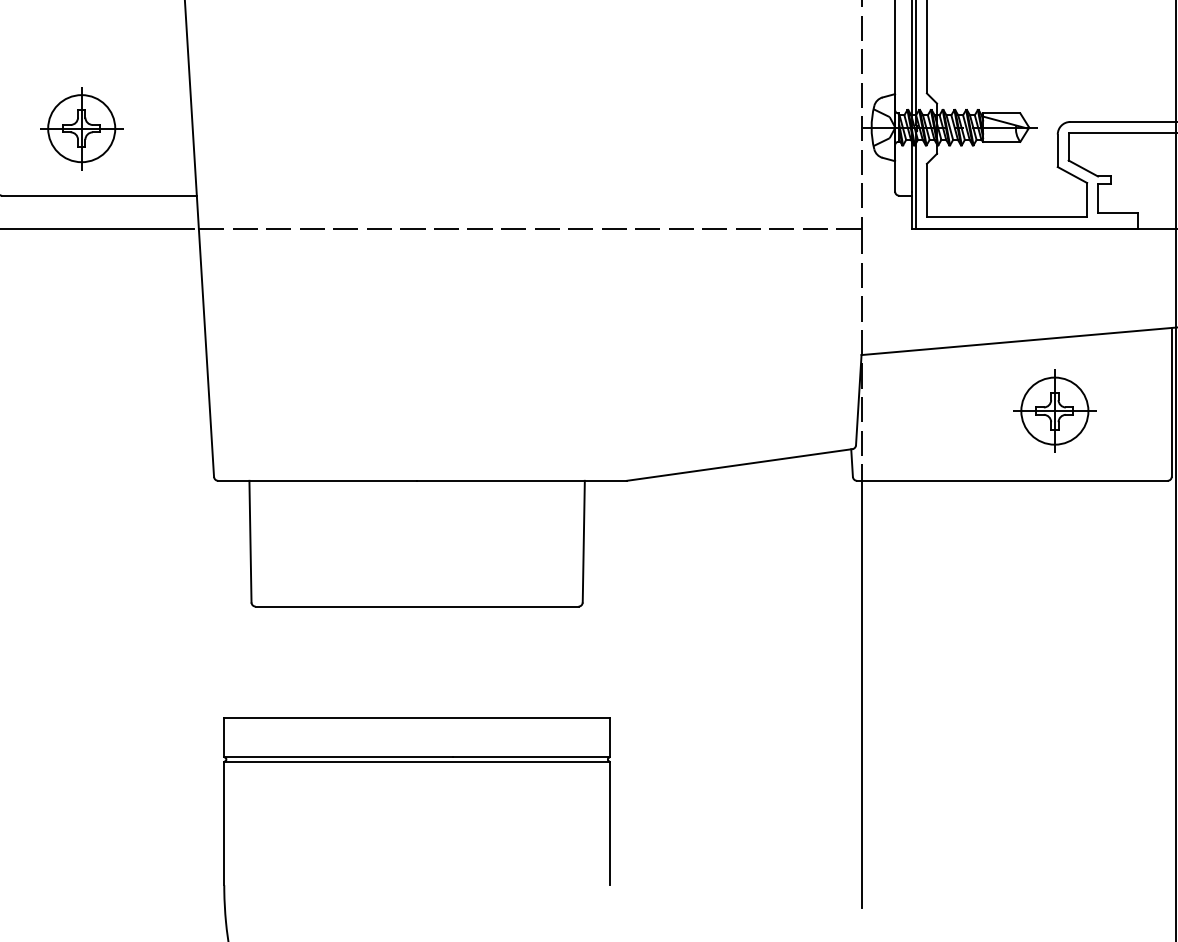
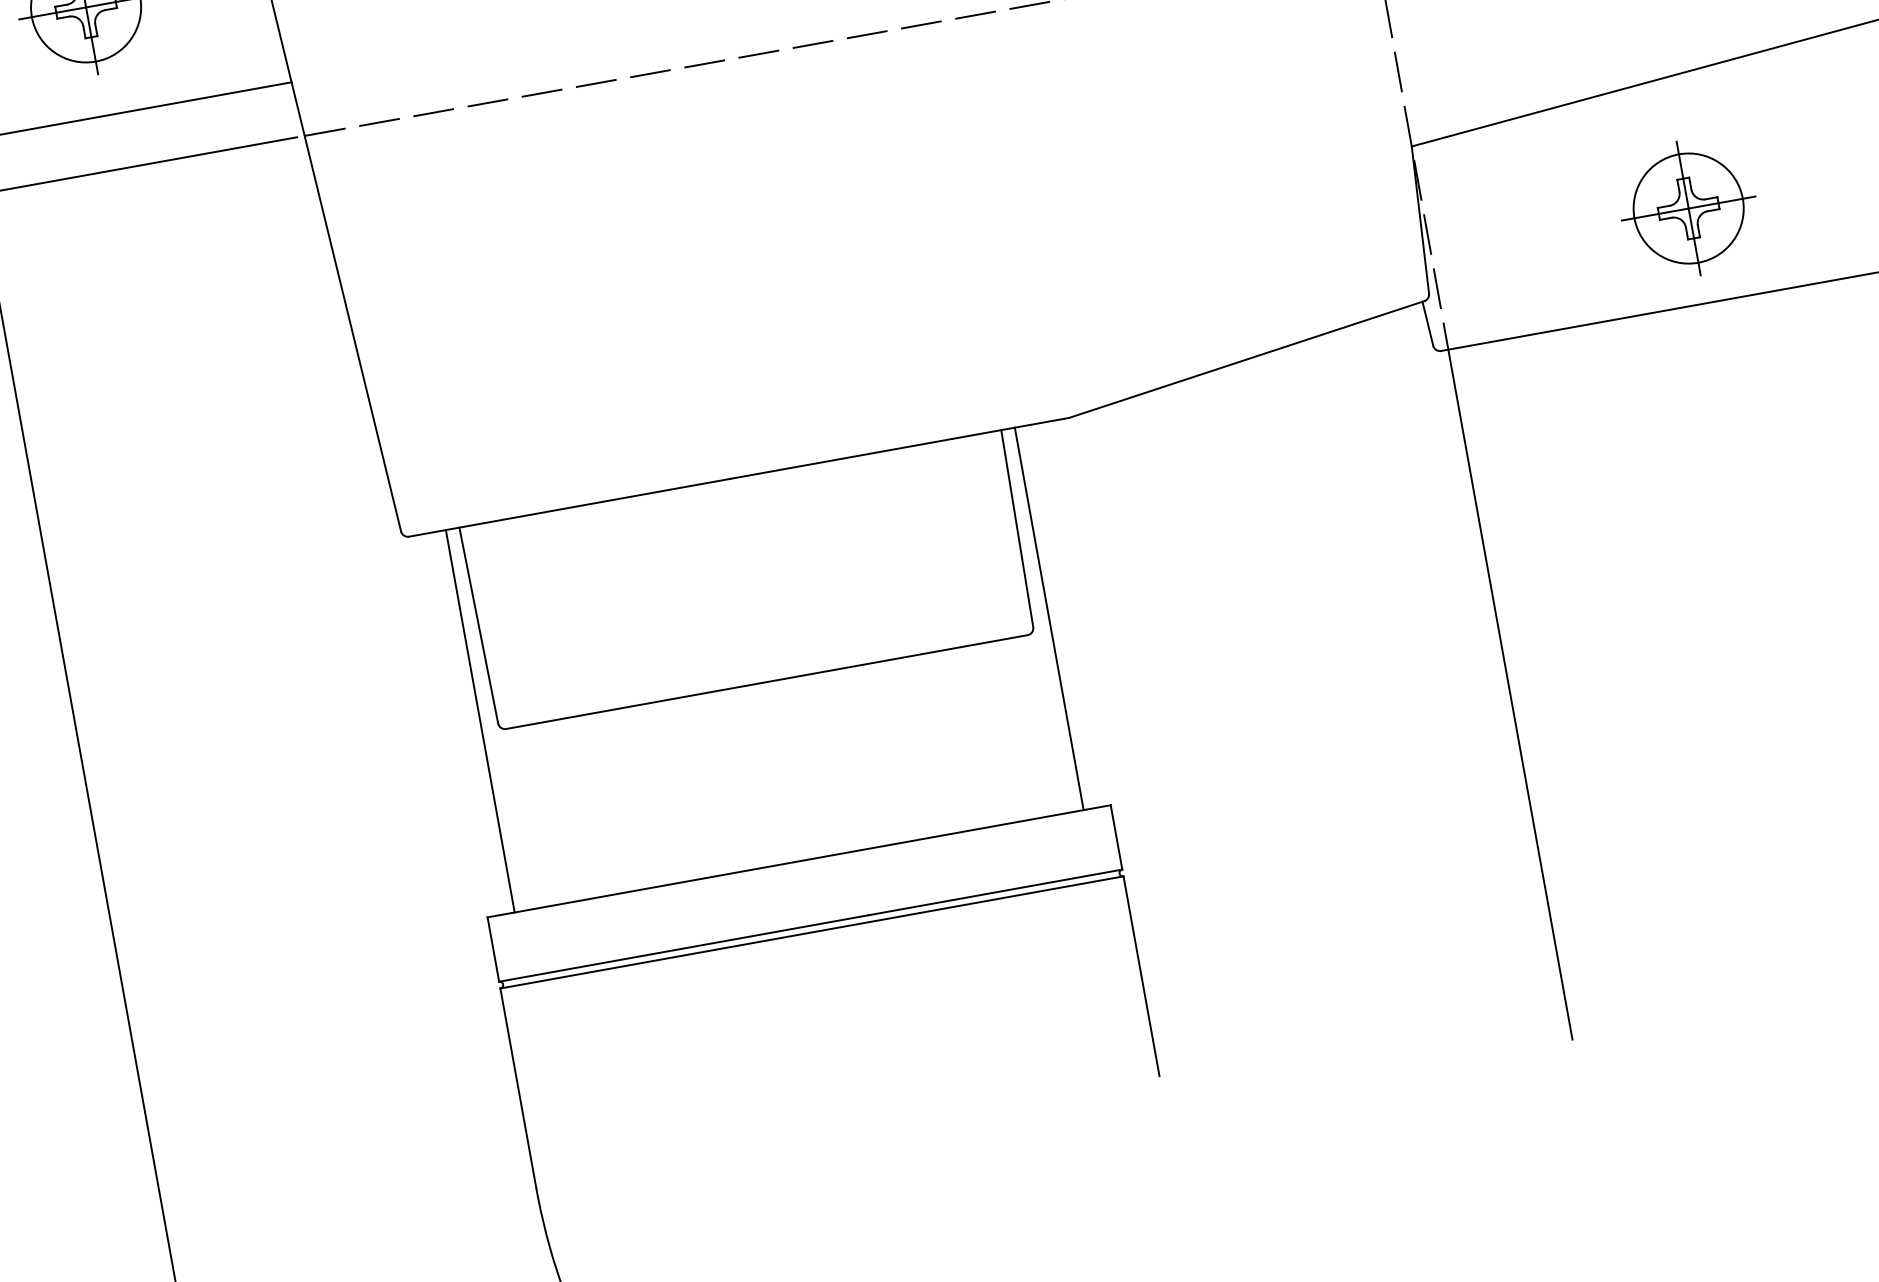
part: (1054, 410) -> (1687, 207), moved
line: (241, 598) -> (480, 720), added
line: (593, 598) -> (1049, 617), added

